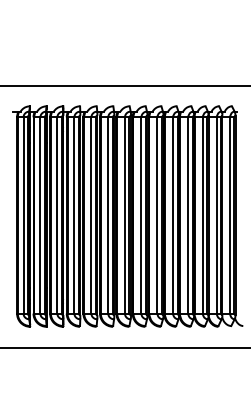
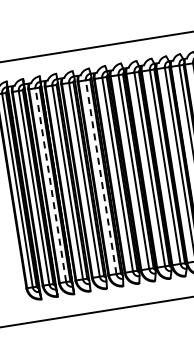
line: (57, 214) -> (50, 184), solid -> dashed
line: (108, 214) -> (101, 176), solid -> dashed

